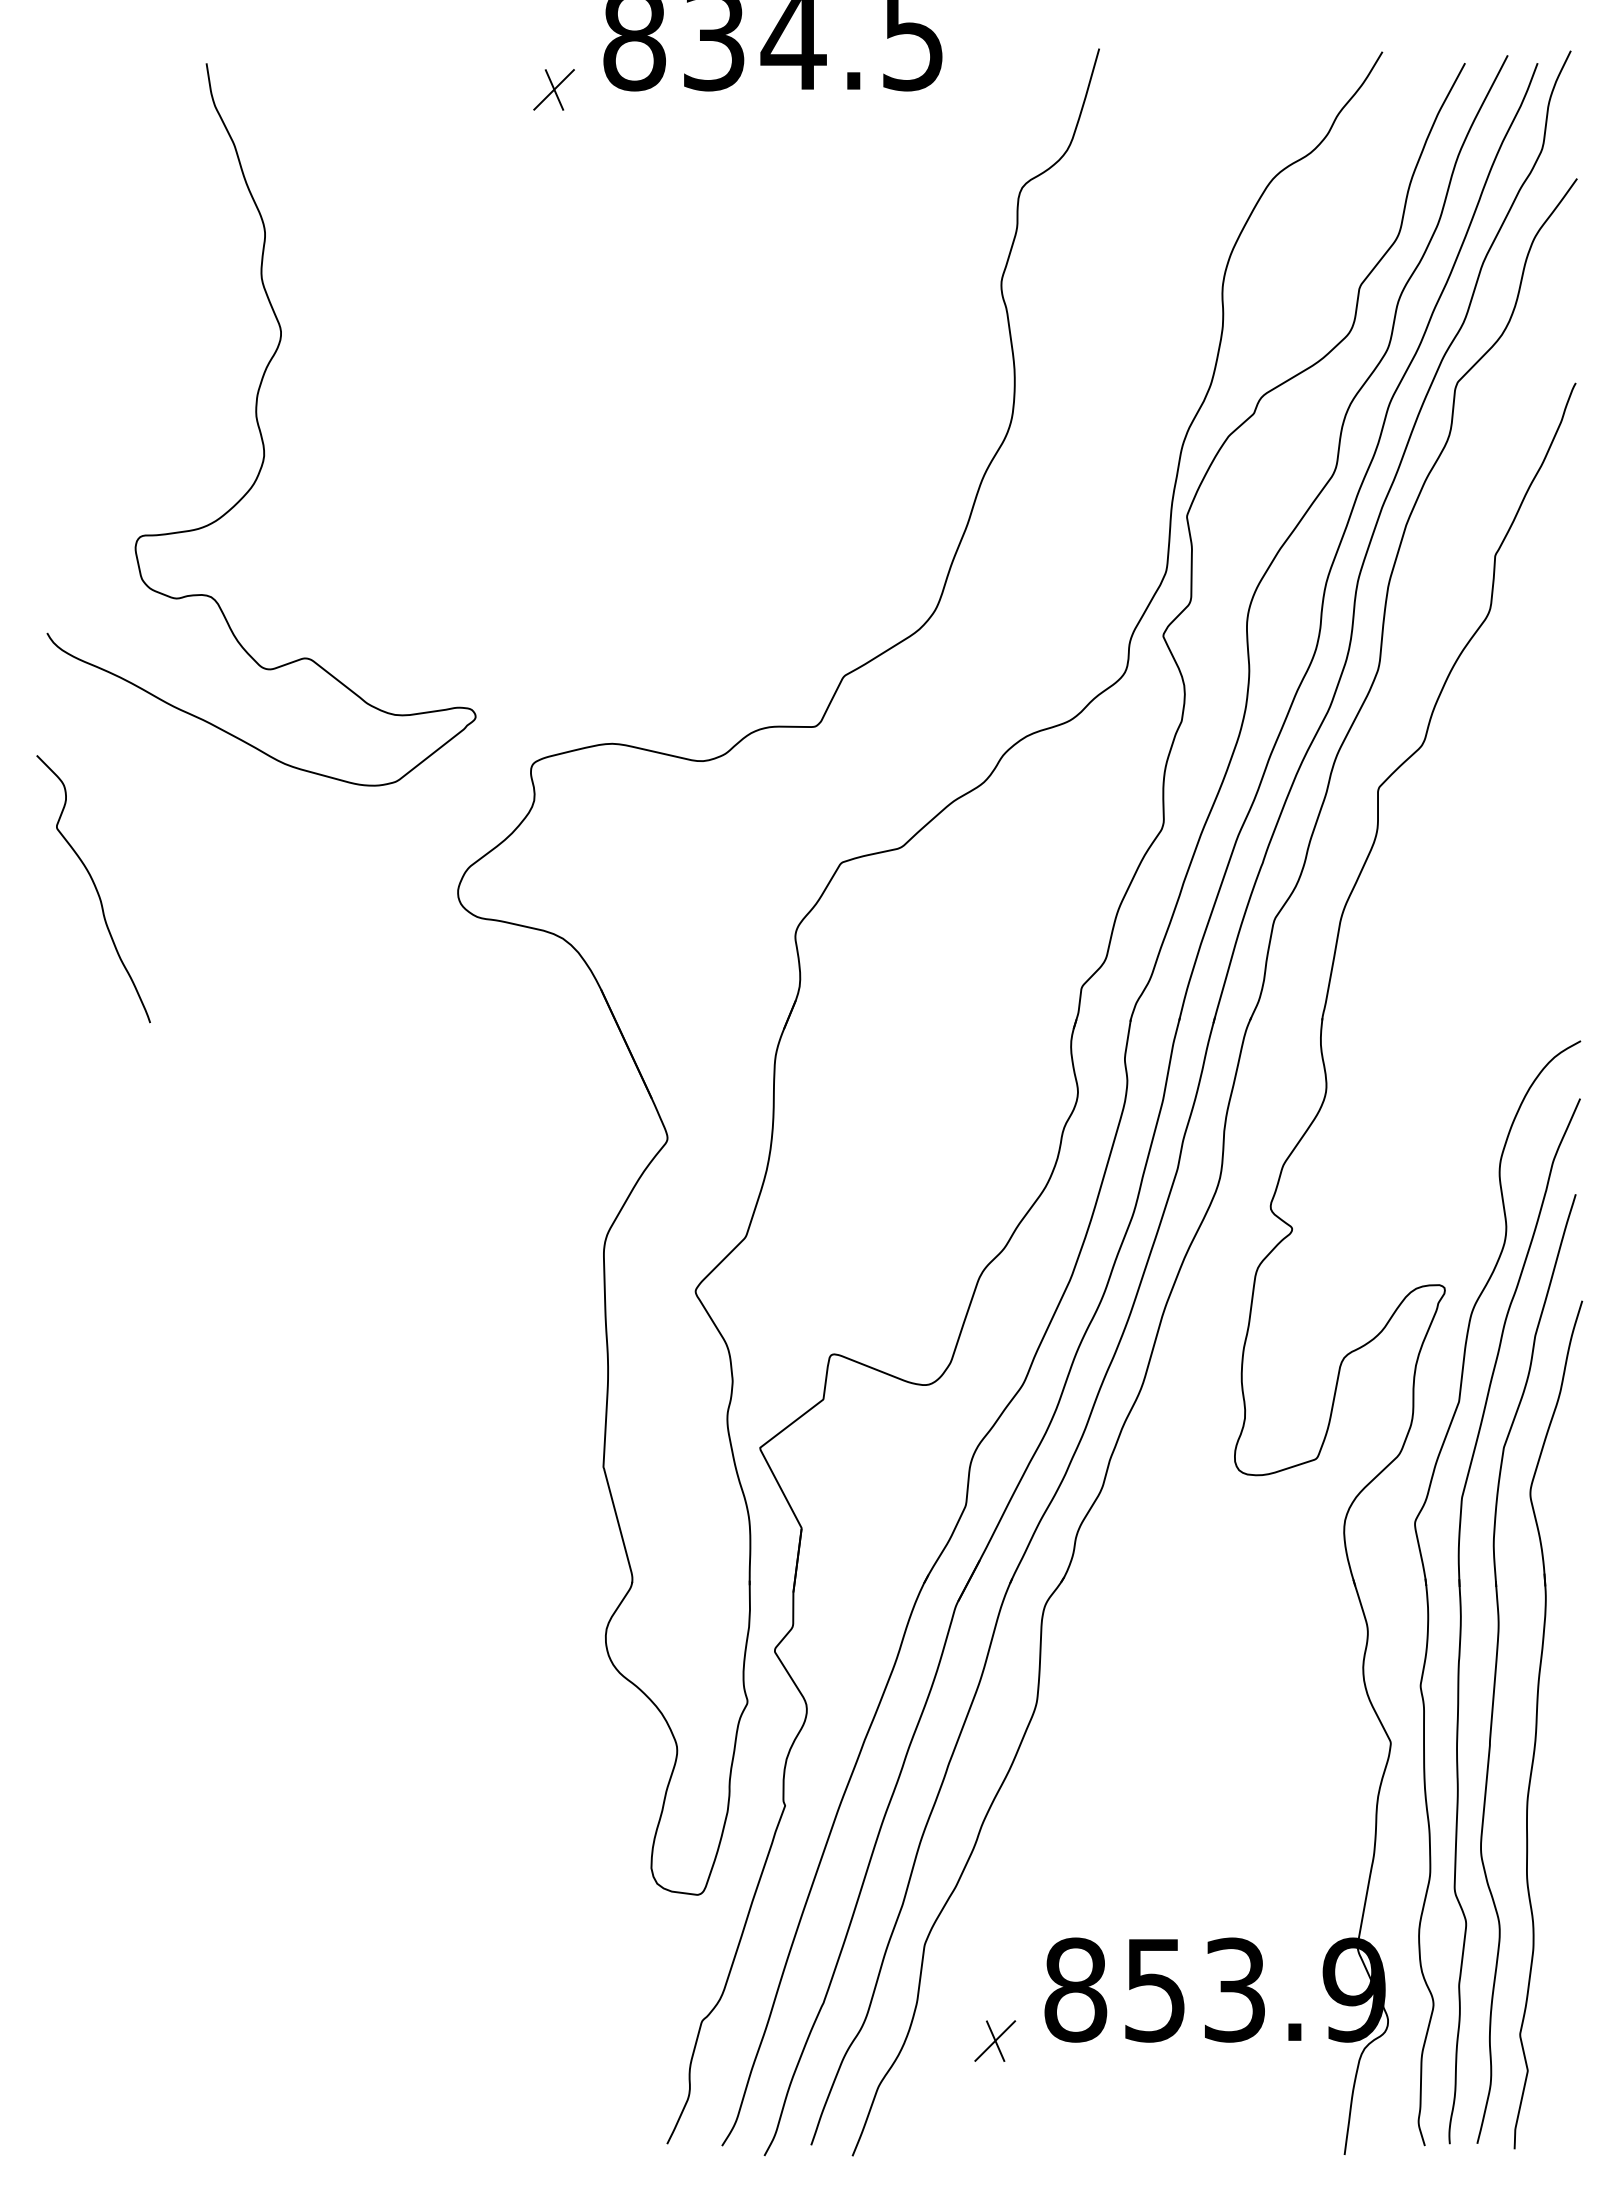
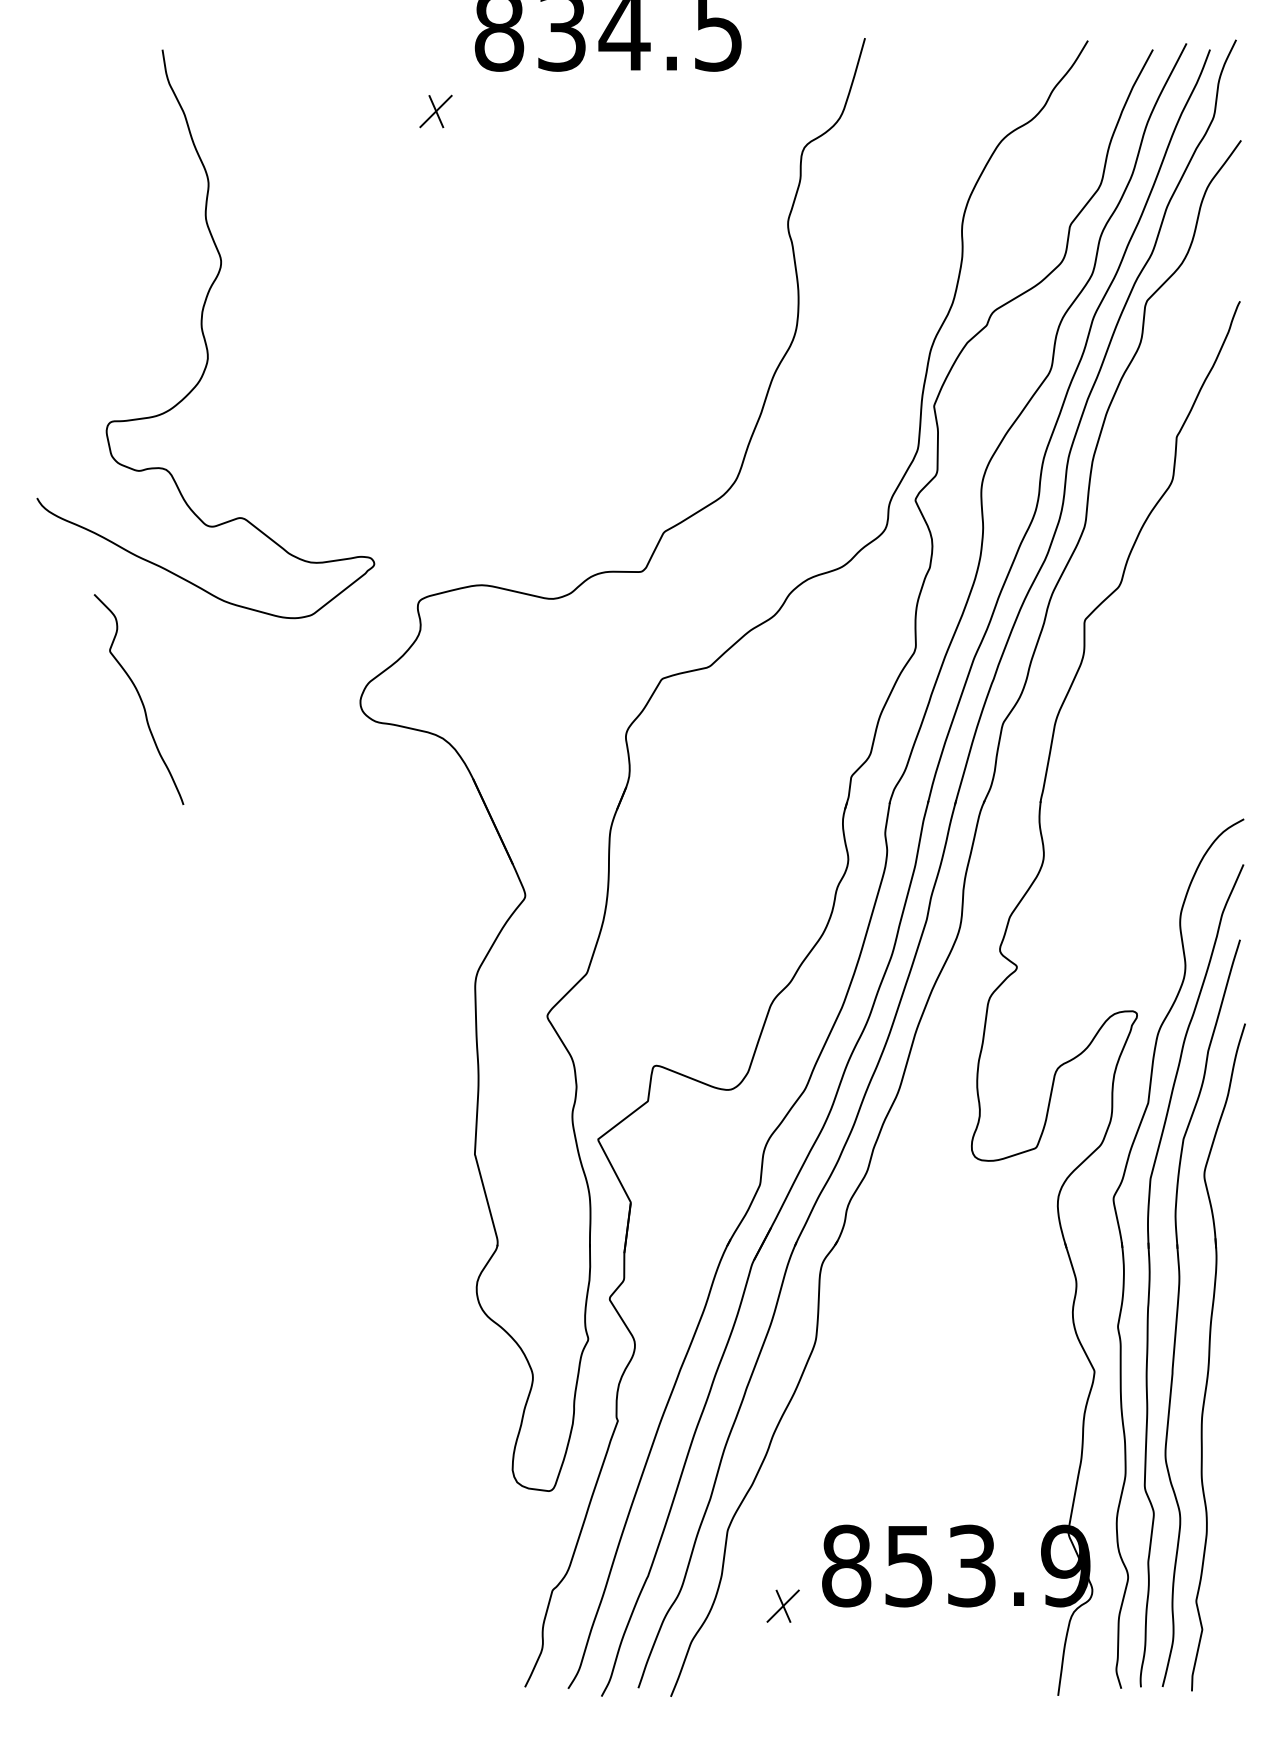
part: (553, 89) -> (435, 111), moved
curve: (95, 889) -> (140, 699), moved

